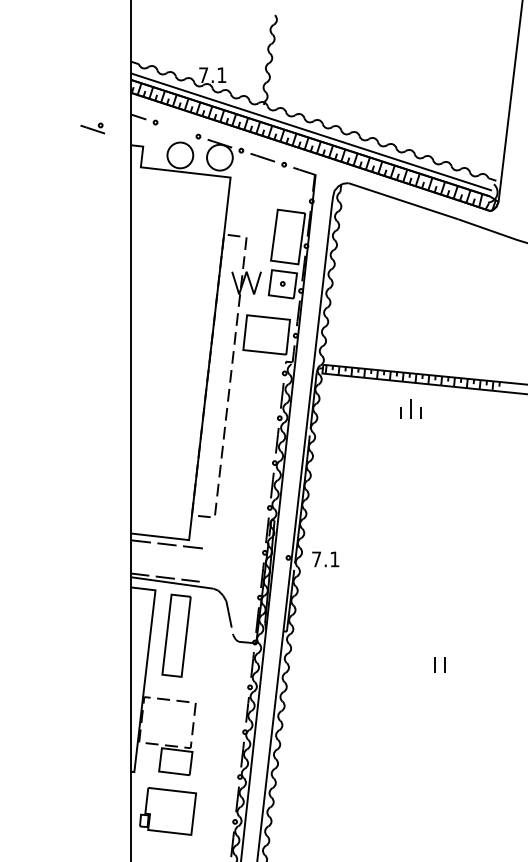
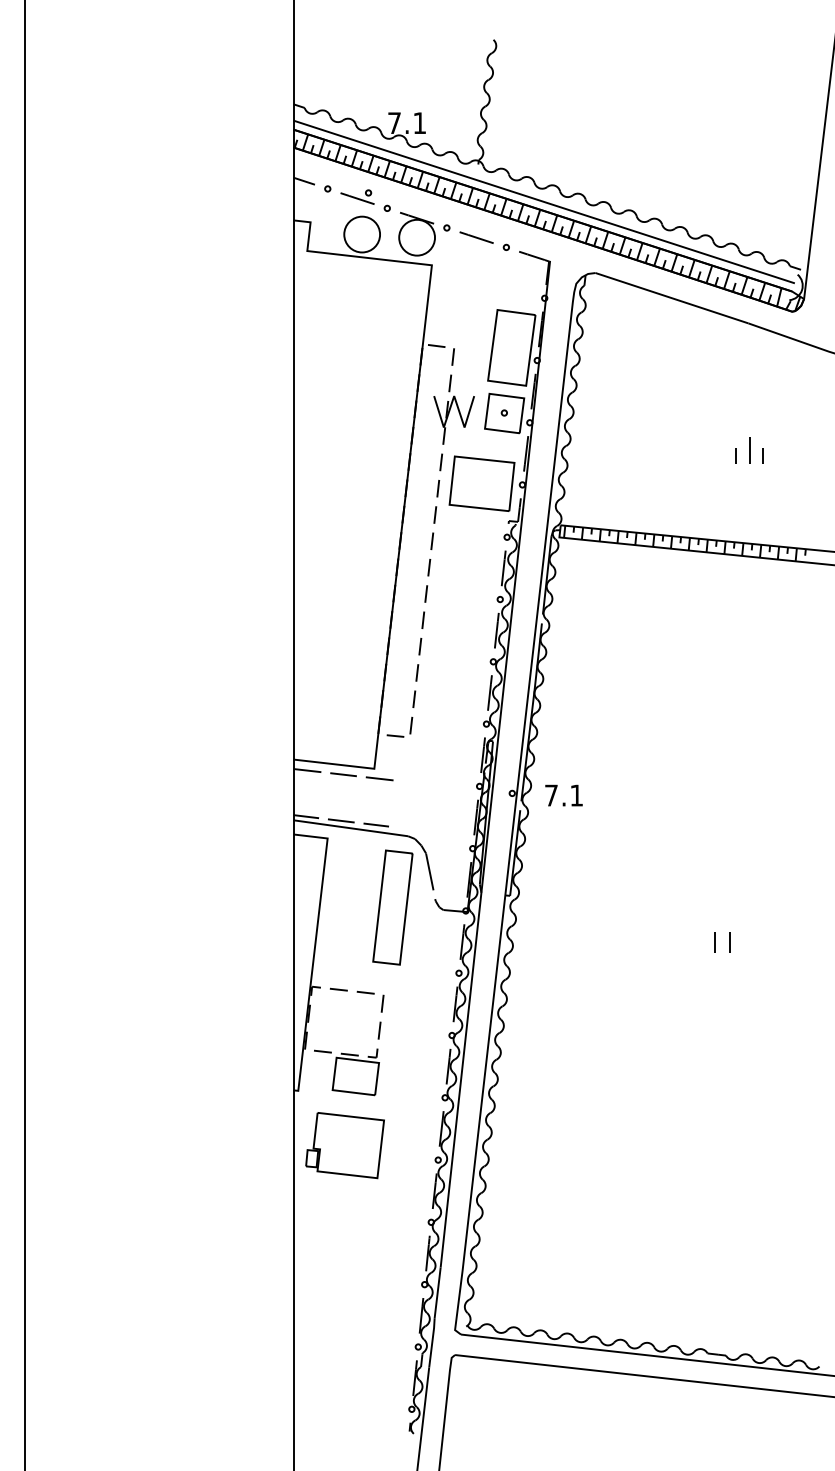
part: (92, 128) -> (357, 196), moved
part: (411, 408) -> (749, 450), moved
part: (176, 635) -> (392, 907), moved

